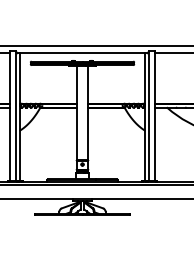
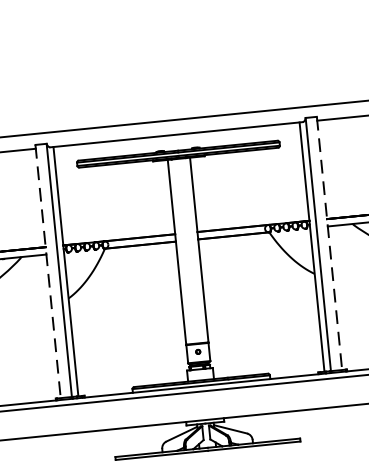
line: (10, 116) -> (48, 272), solid -> dashed
line: (154, 116) -> (329, 243), solid -> dashed

